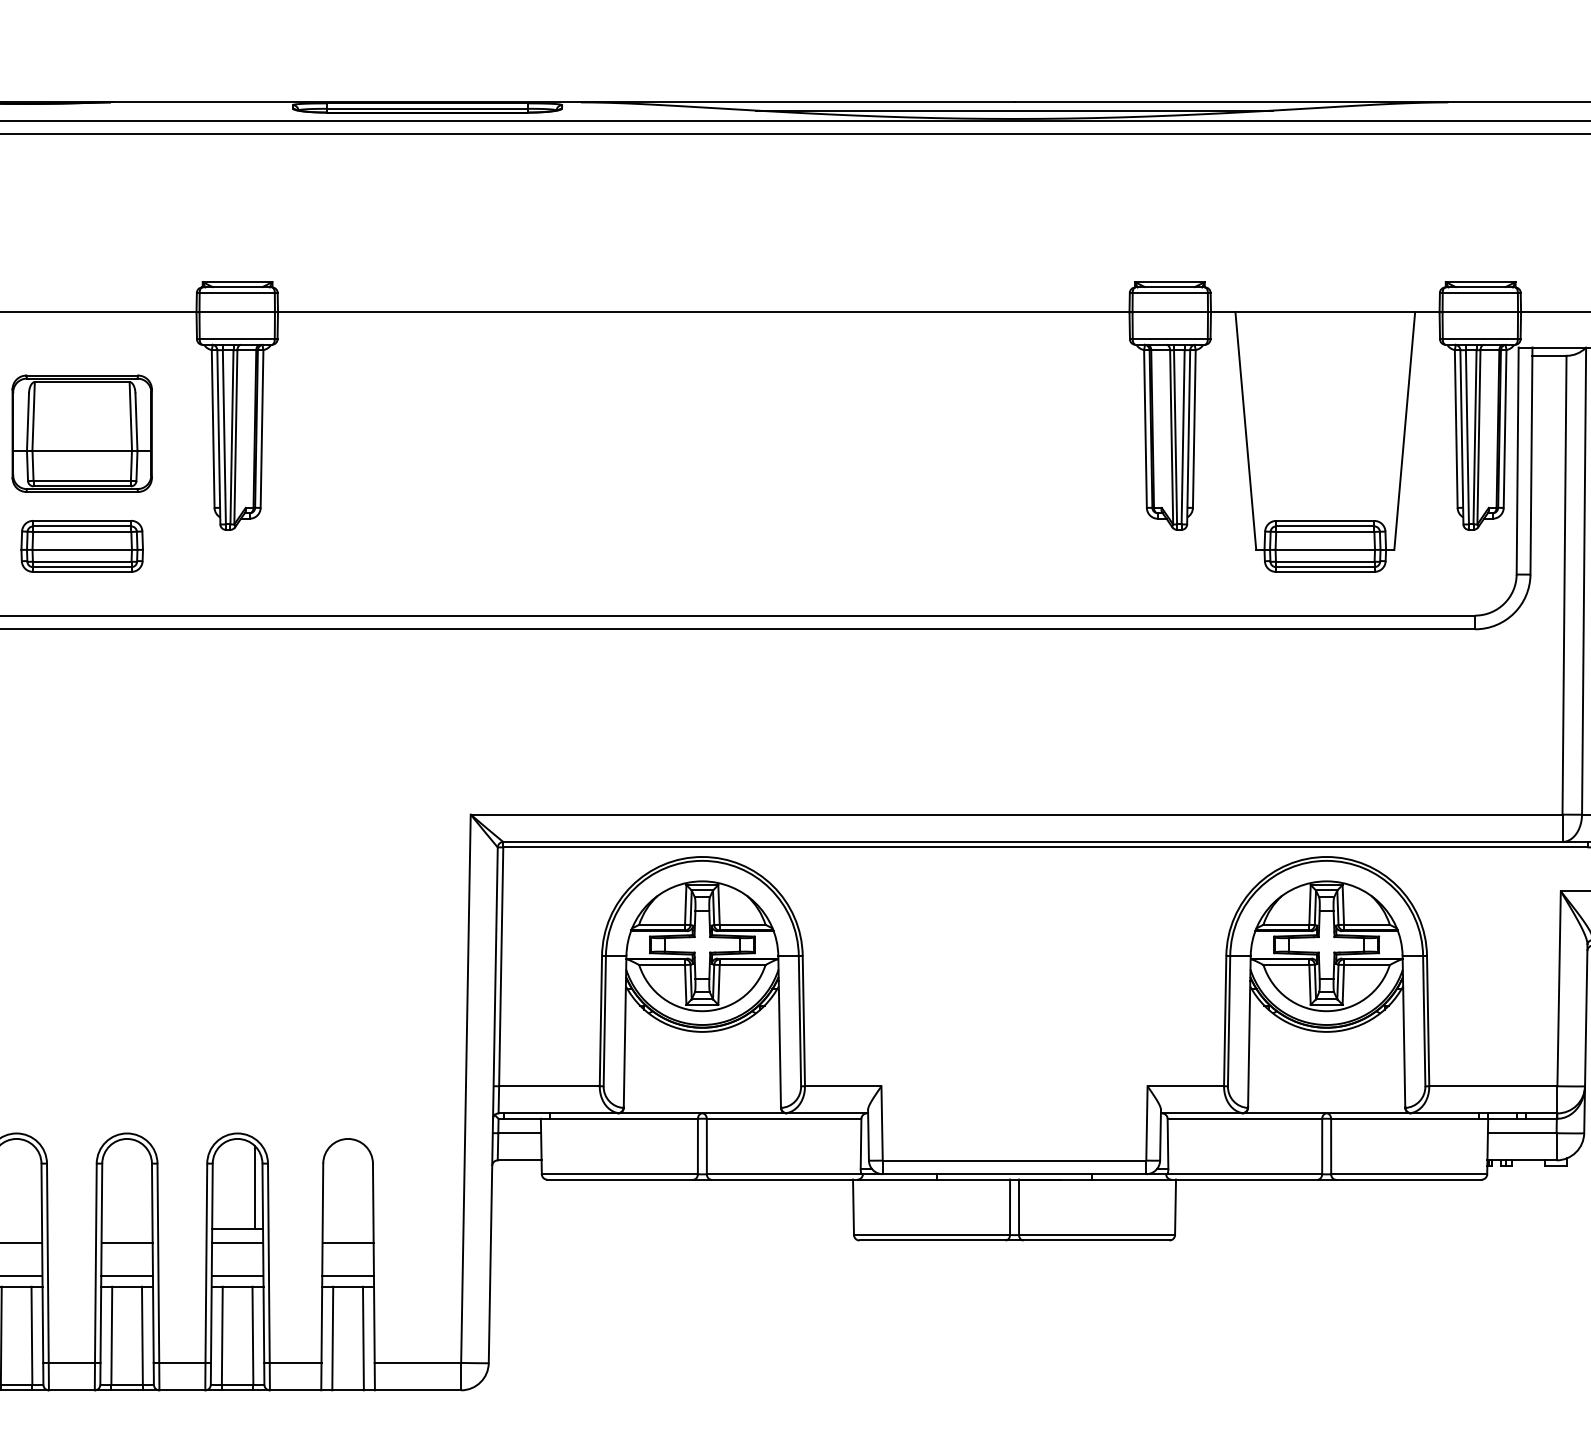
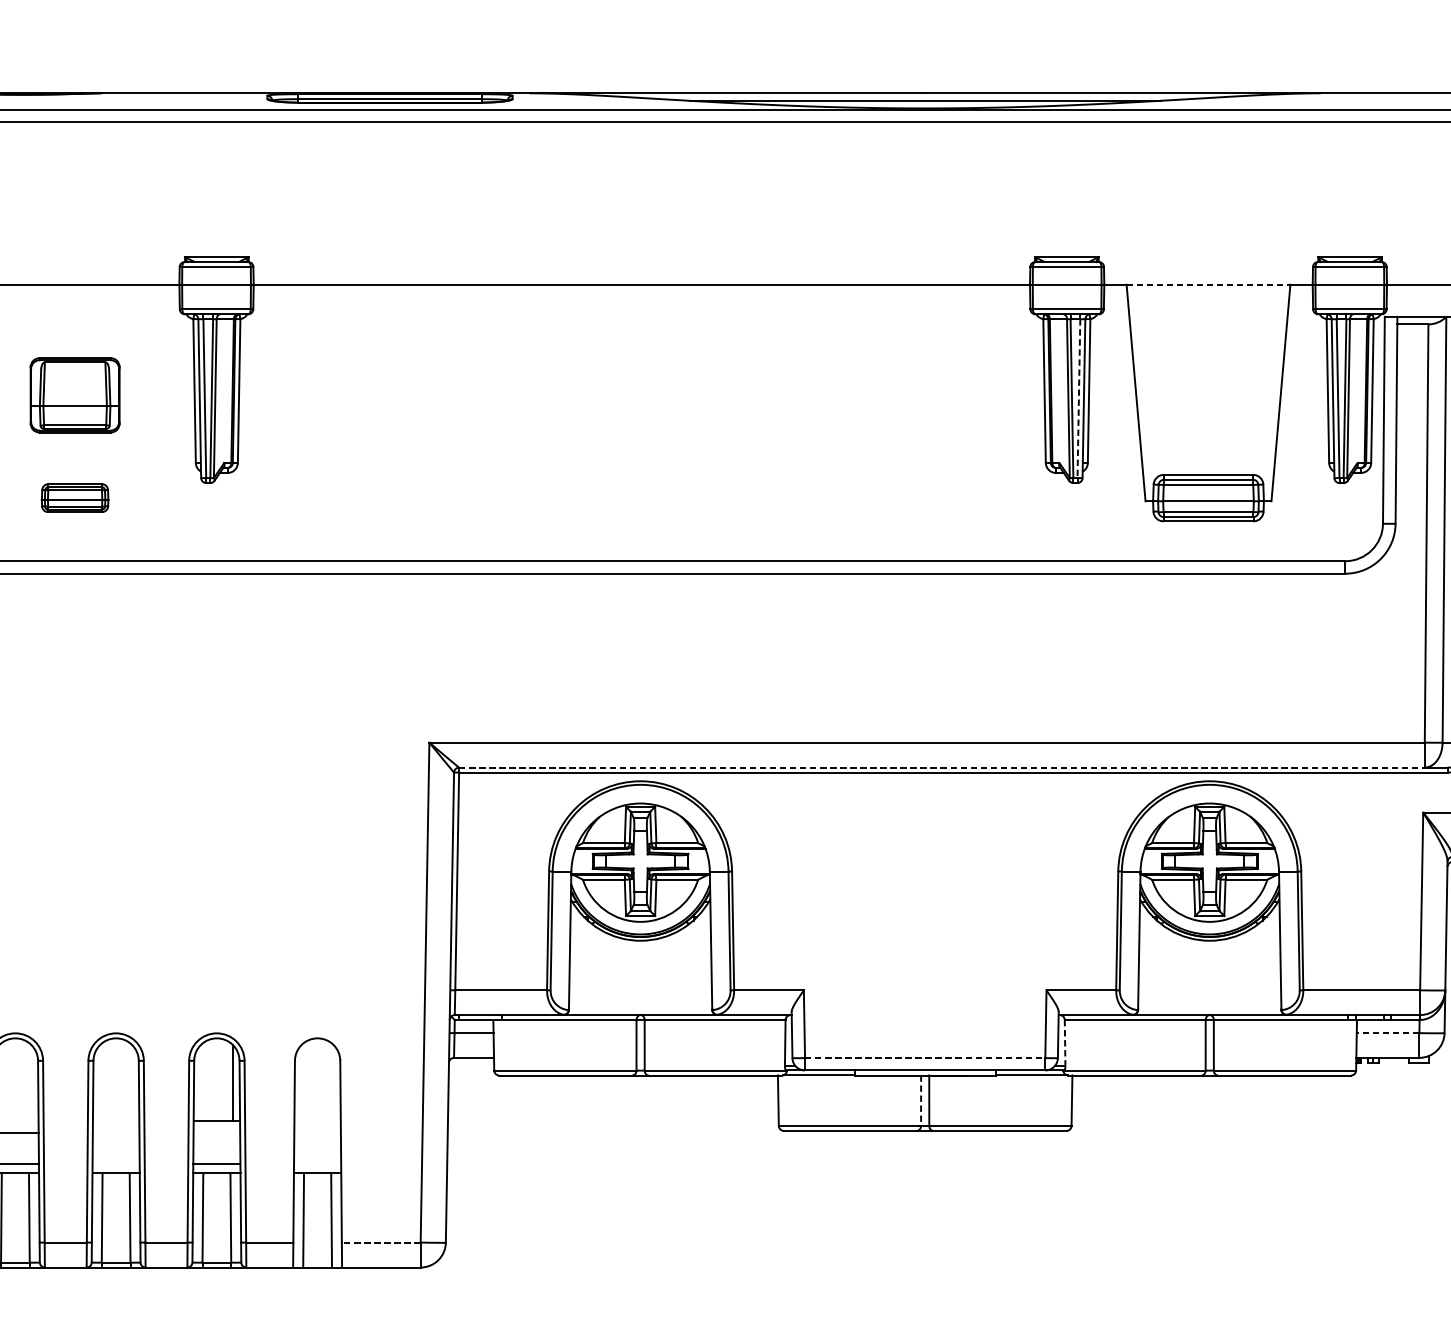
line: (1325, 312) -> (1208, 284), solid -> dashed
part: (81, 433) -> (74, 395), size x0.7
line: (1183, 437) -> (1079, 398), solid -> dashed
part: (81, 546) -> (74, 498), size x0.6
line: (1032, 842) -> (941, 768), solid -> dashed
line: (1521, 1133) -> (1387, 1033), solid -> dashed
line: (1167, 1143) -> (1064, 1042), solid -> dashed
line: (1014, 1160) -> (925, 1058), solid -> dashed
line: (1010, 1207) -> (921, 1100), solid -> dashed
line: (126, 1243) -> (115, 1133), removed
line: (237, 1243) -> (216, 1133), removed
line: (347, 1243) -> (317, 1133), removed
line: (126, 1276) -> (115, 1163), removed
line: (347, 1276) -> (317, 1163), removed
line: (417, 1362) -> (380, 1242), solid -> dashed

